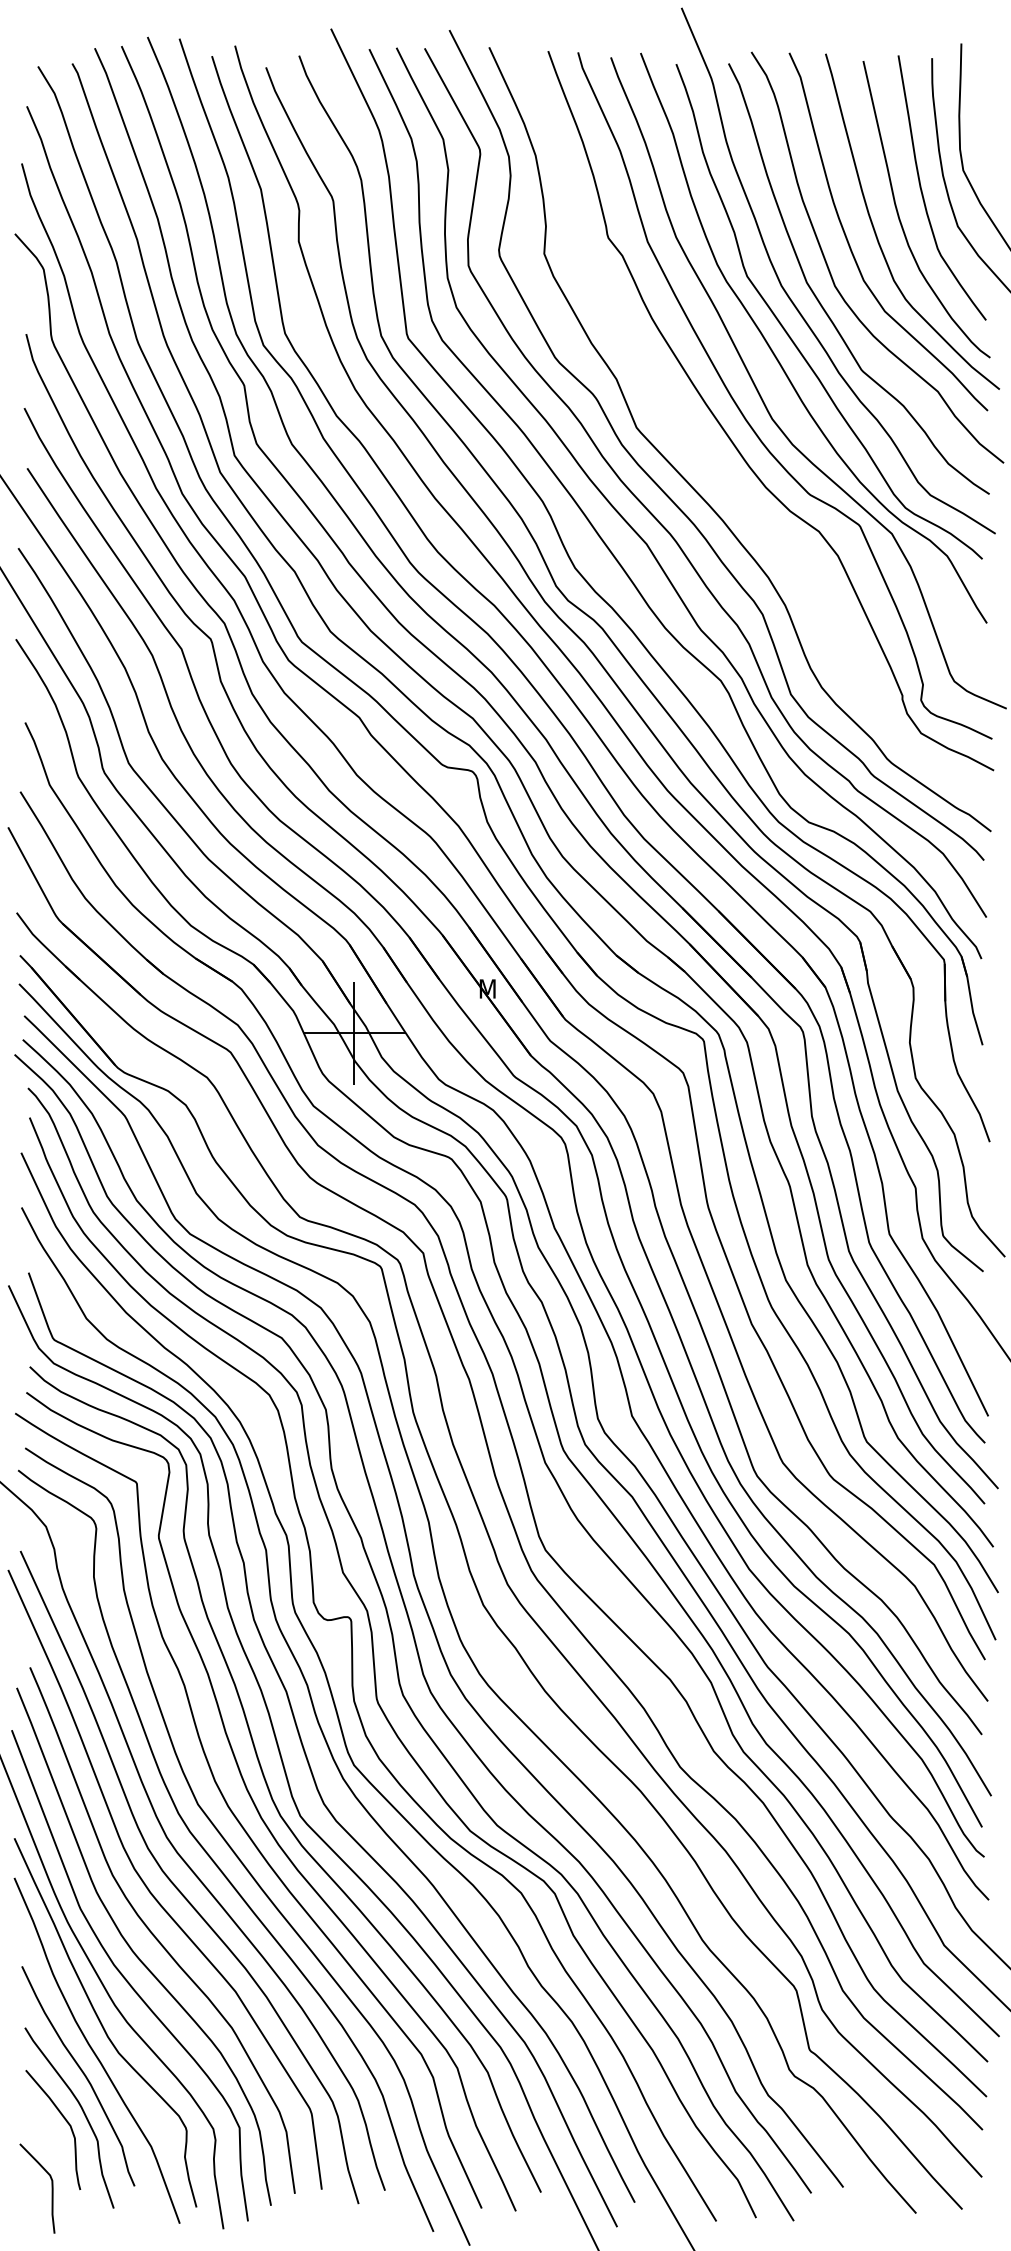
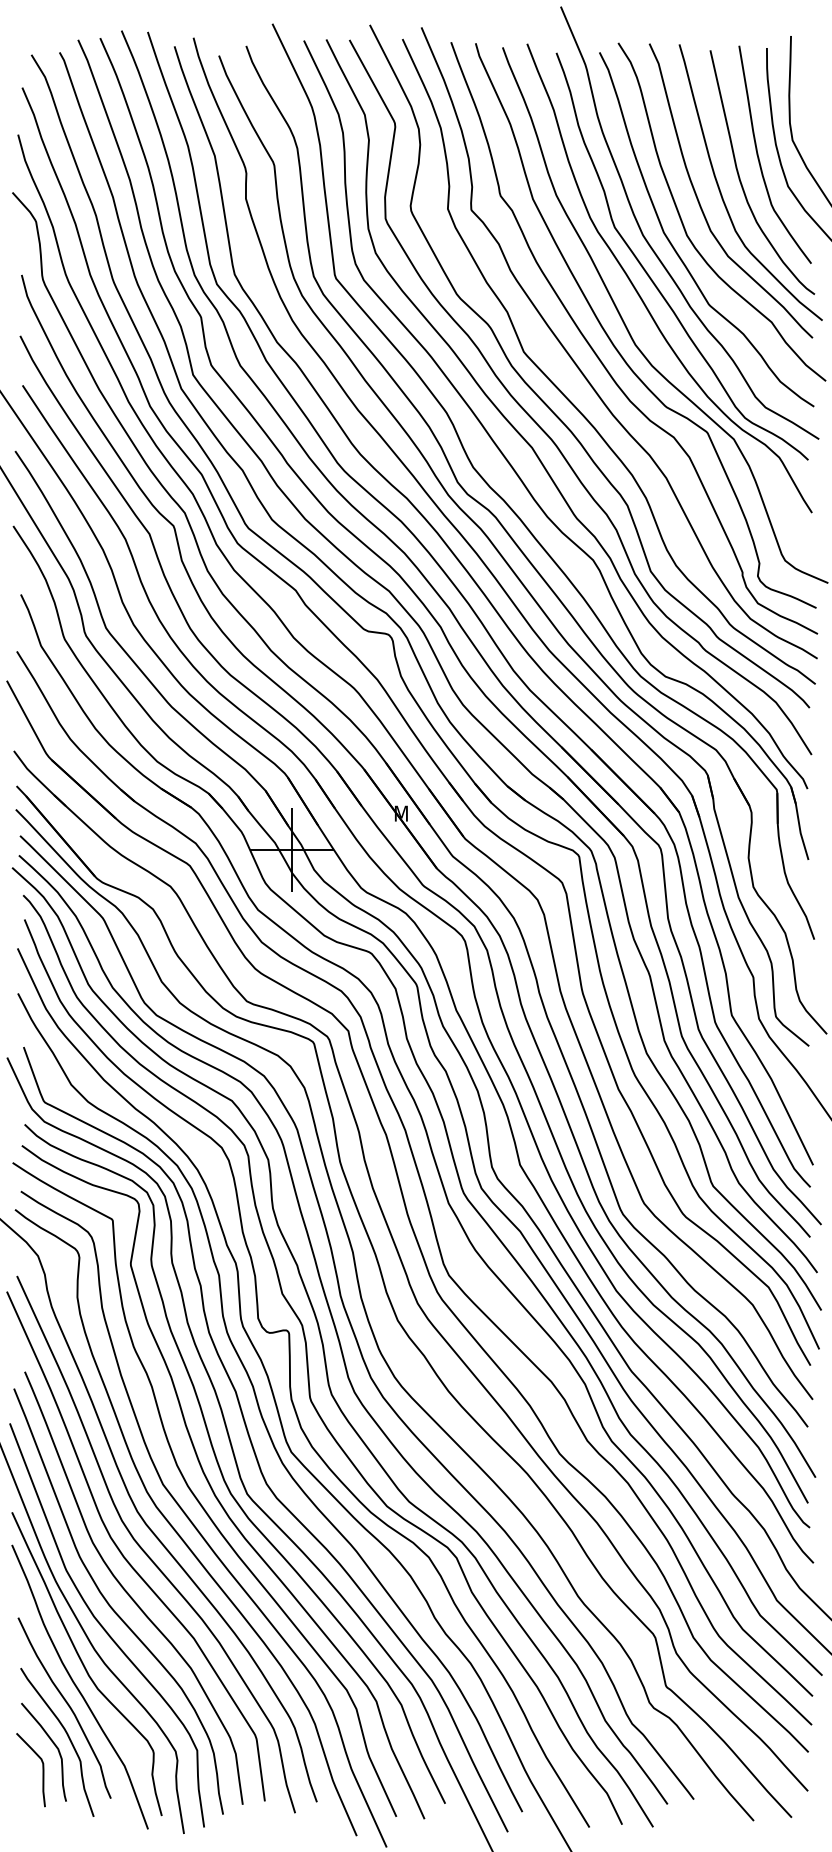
curve: (708, 452) -> (582, 372), added
curve: (51, 2188) -> (42, 1769), moved

